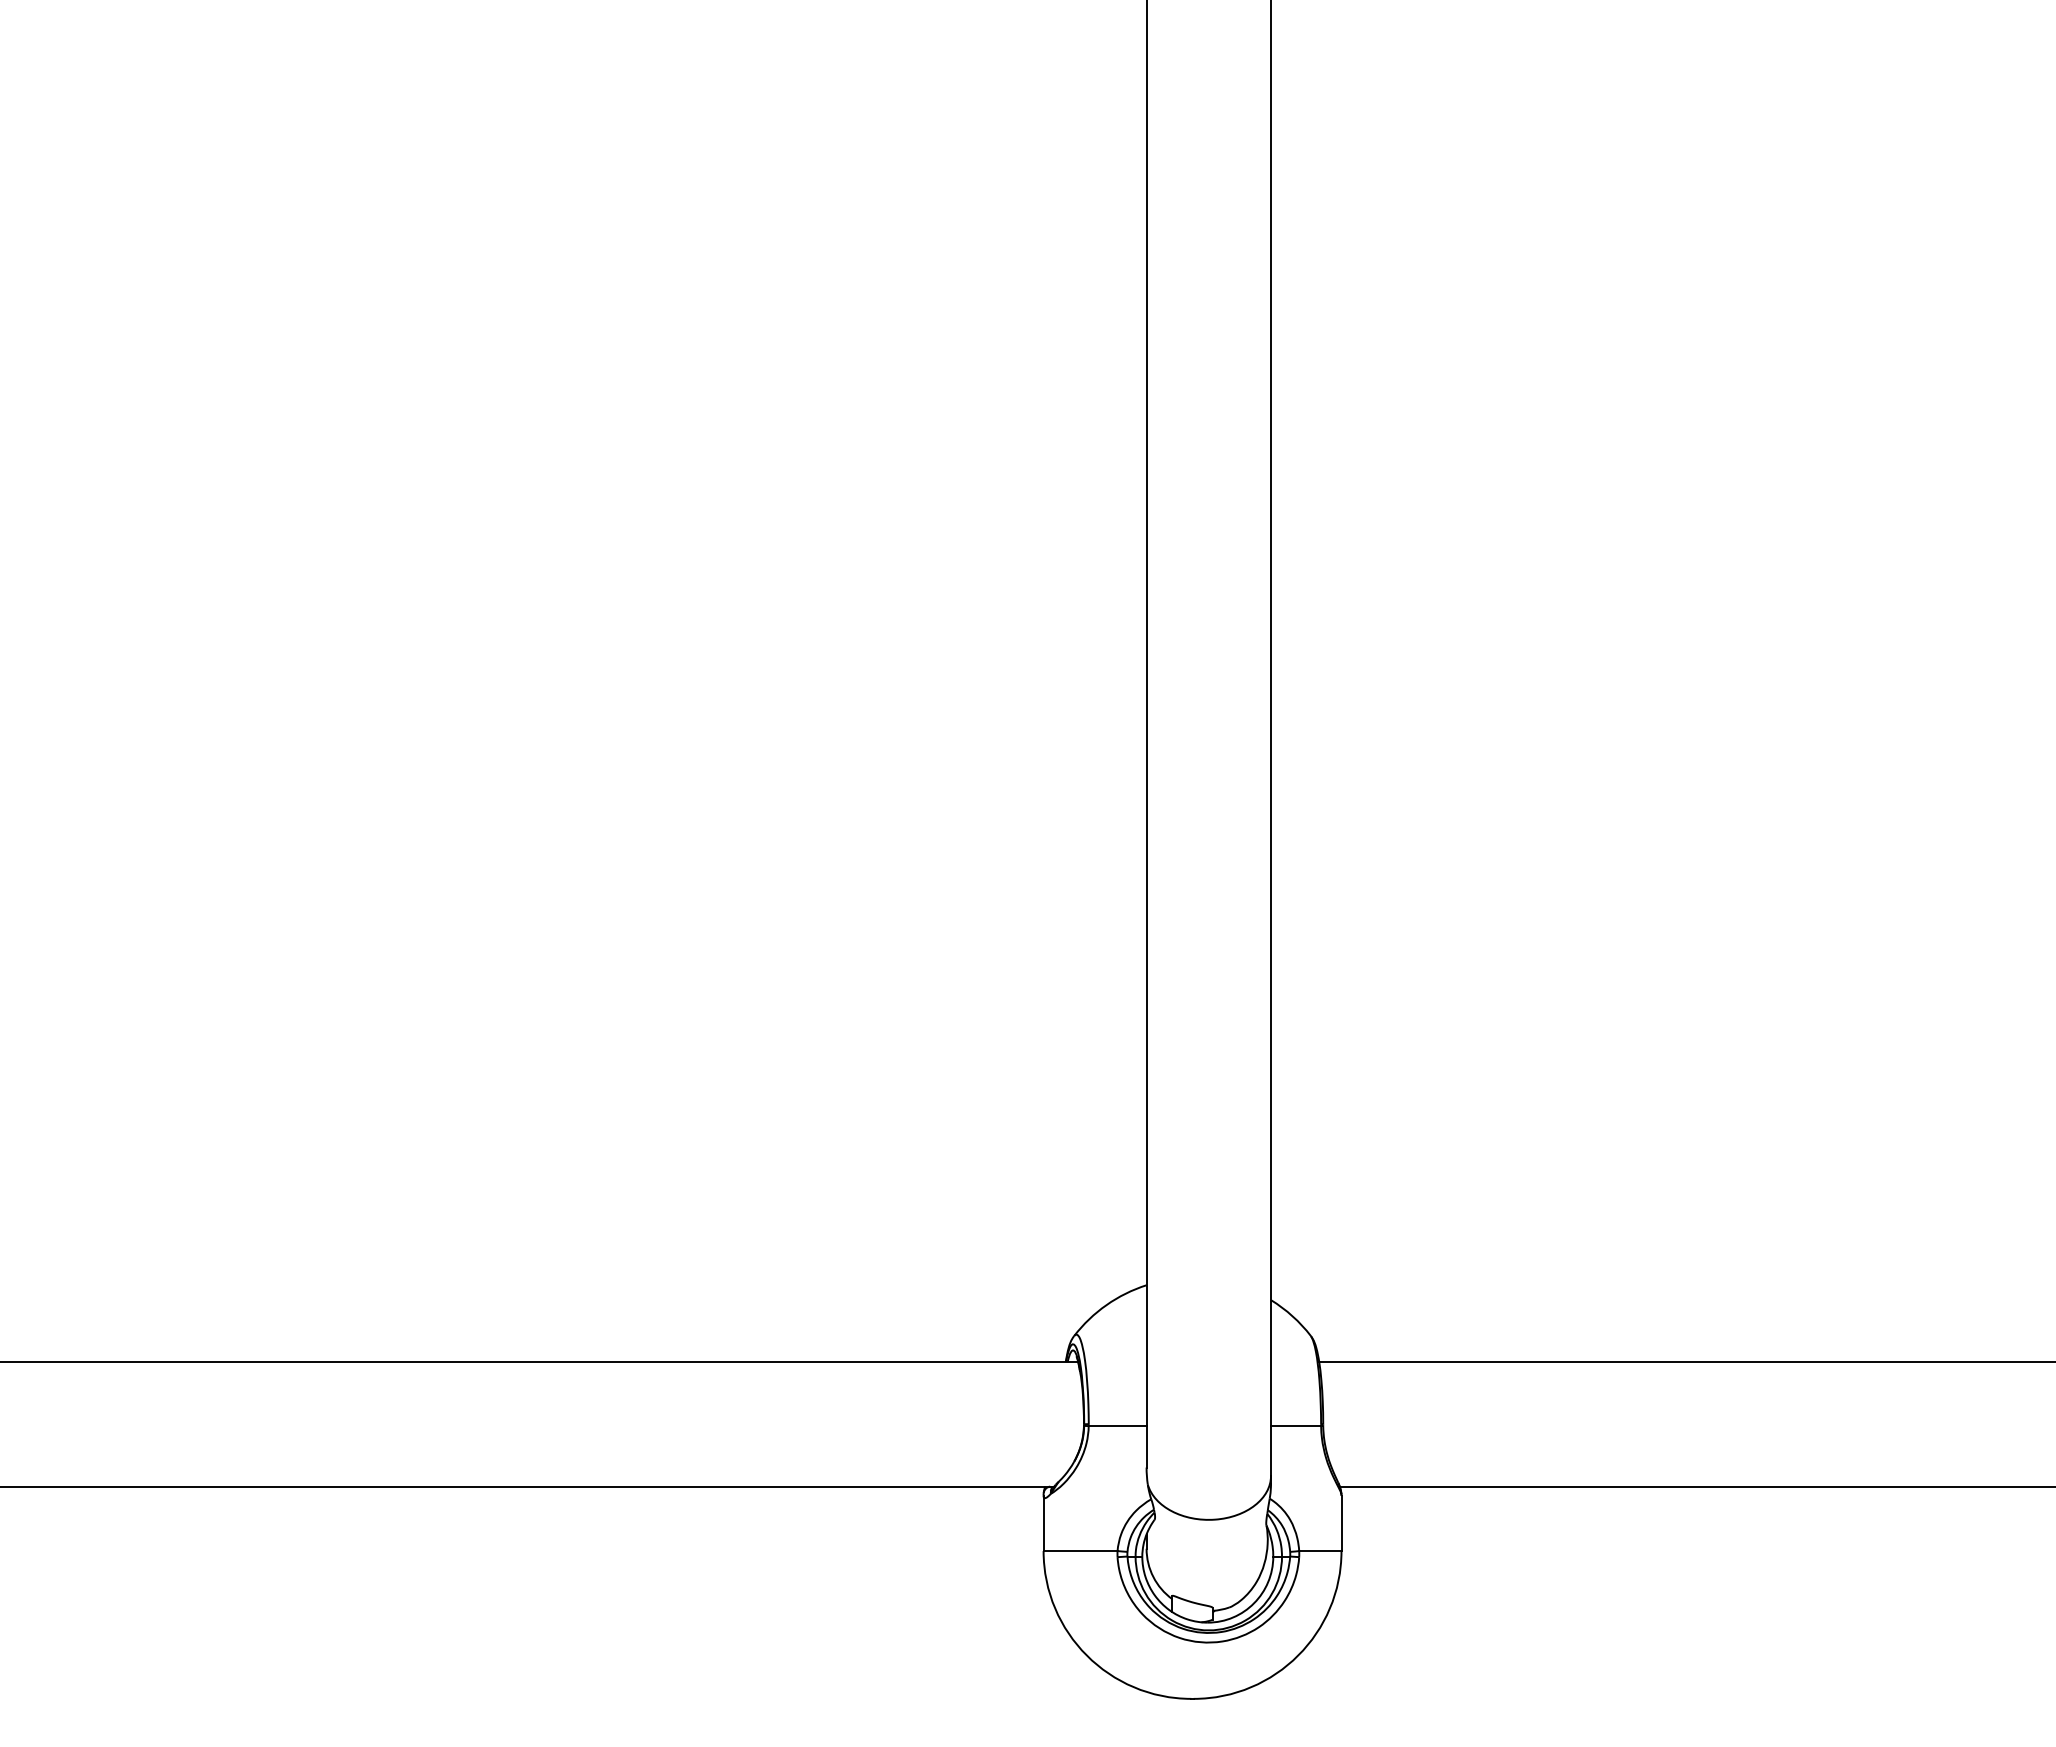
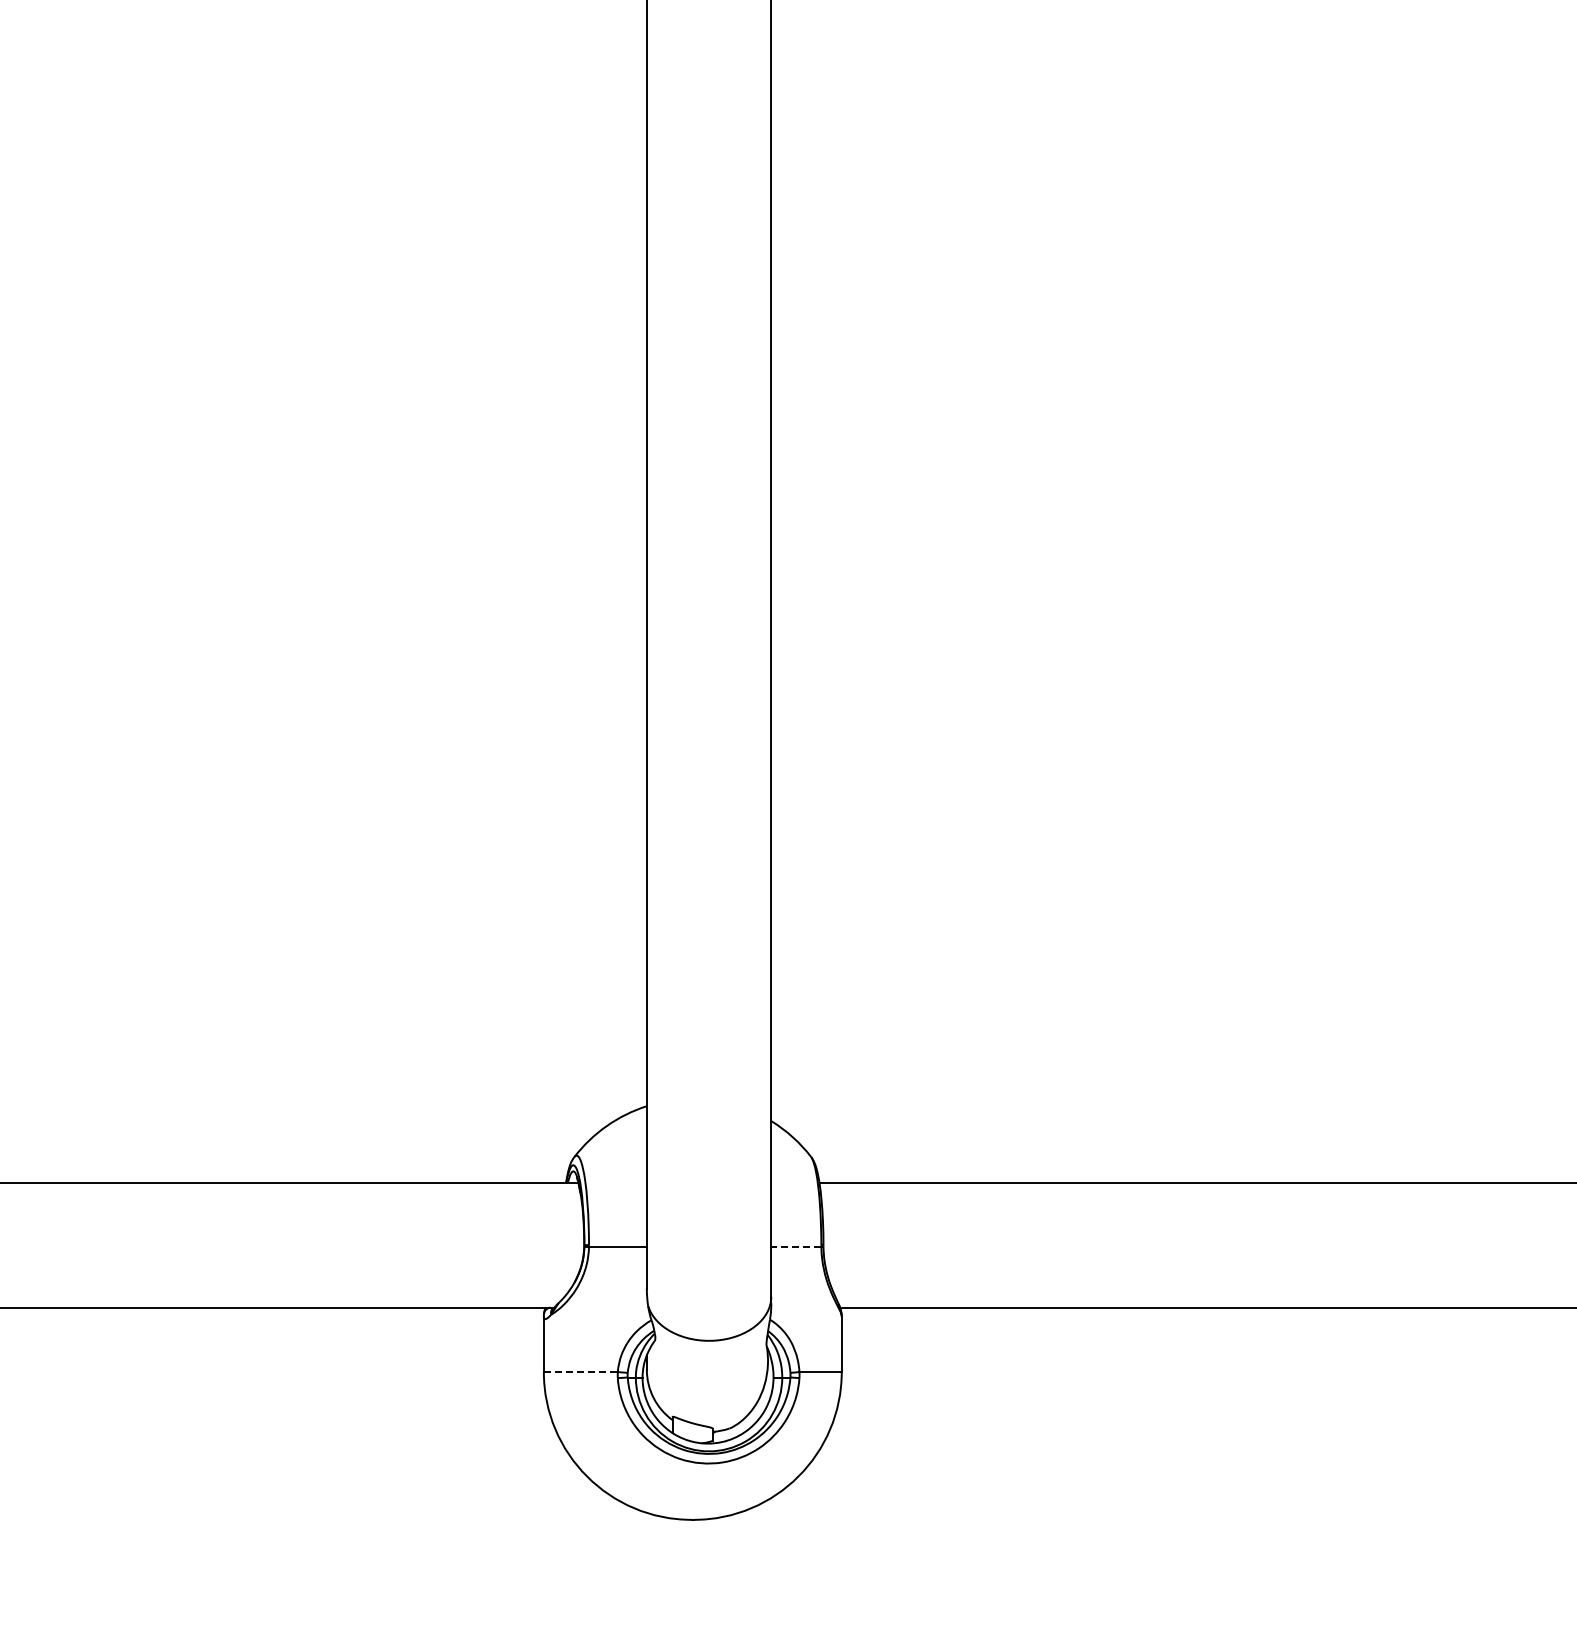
line: (1295, 1426) -> (795, 1247), solid -> dashed
line: (1080, 1551) -> (580, 1372), solid -> dashed

